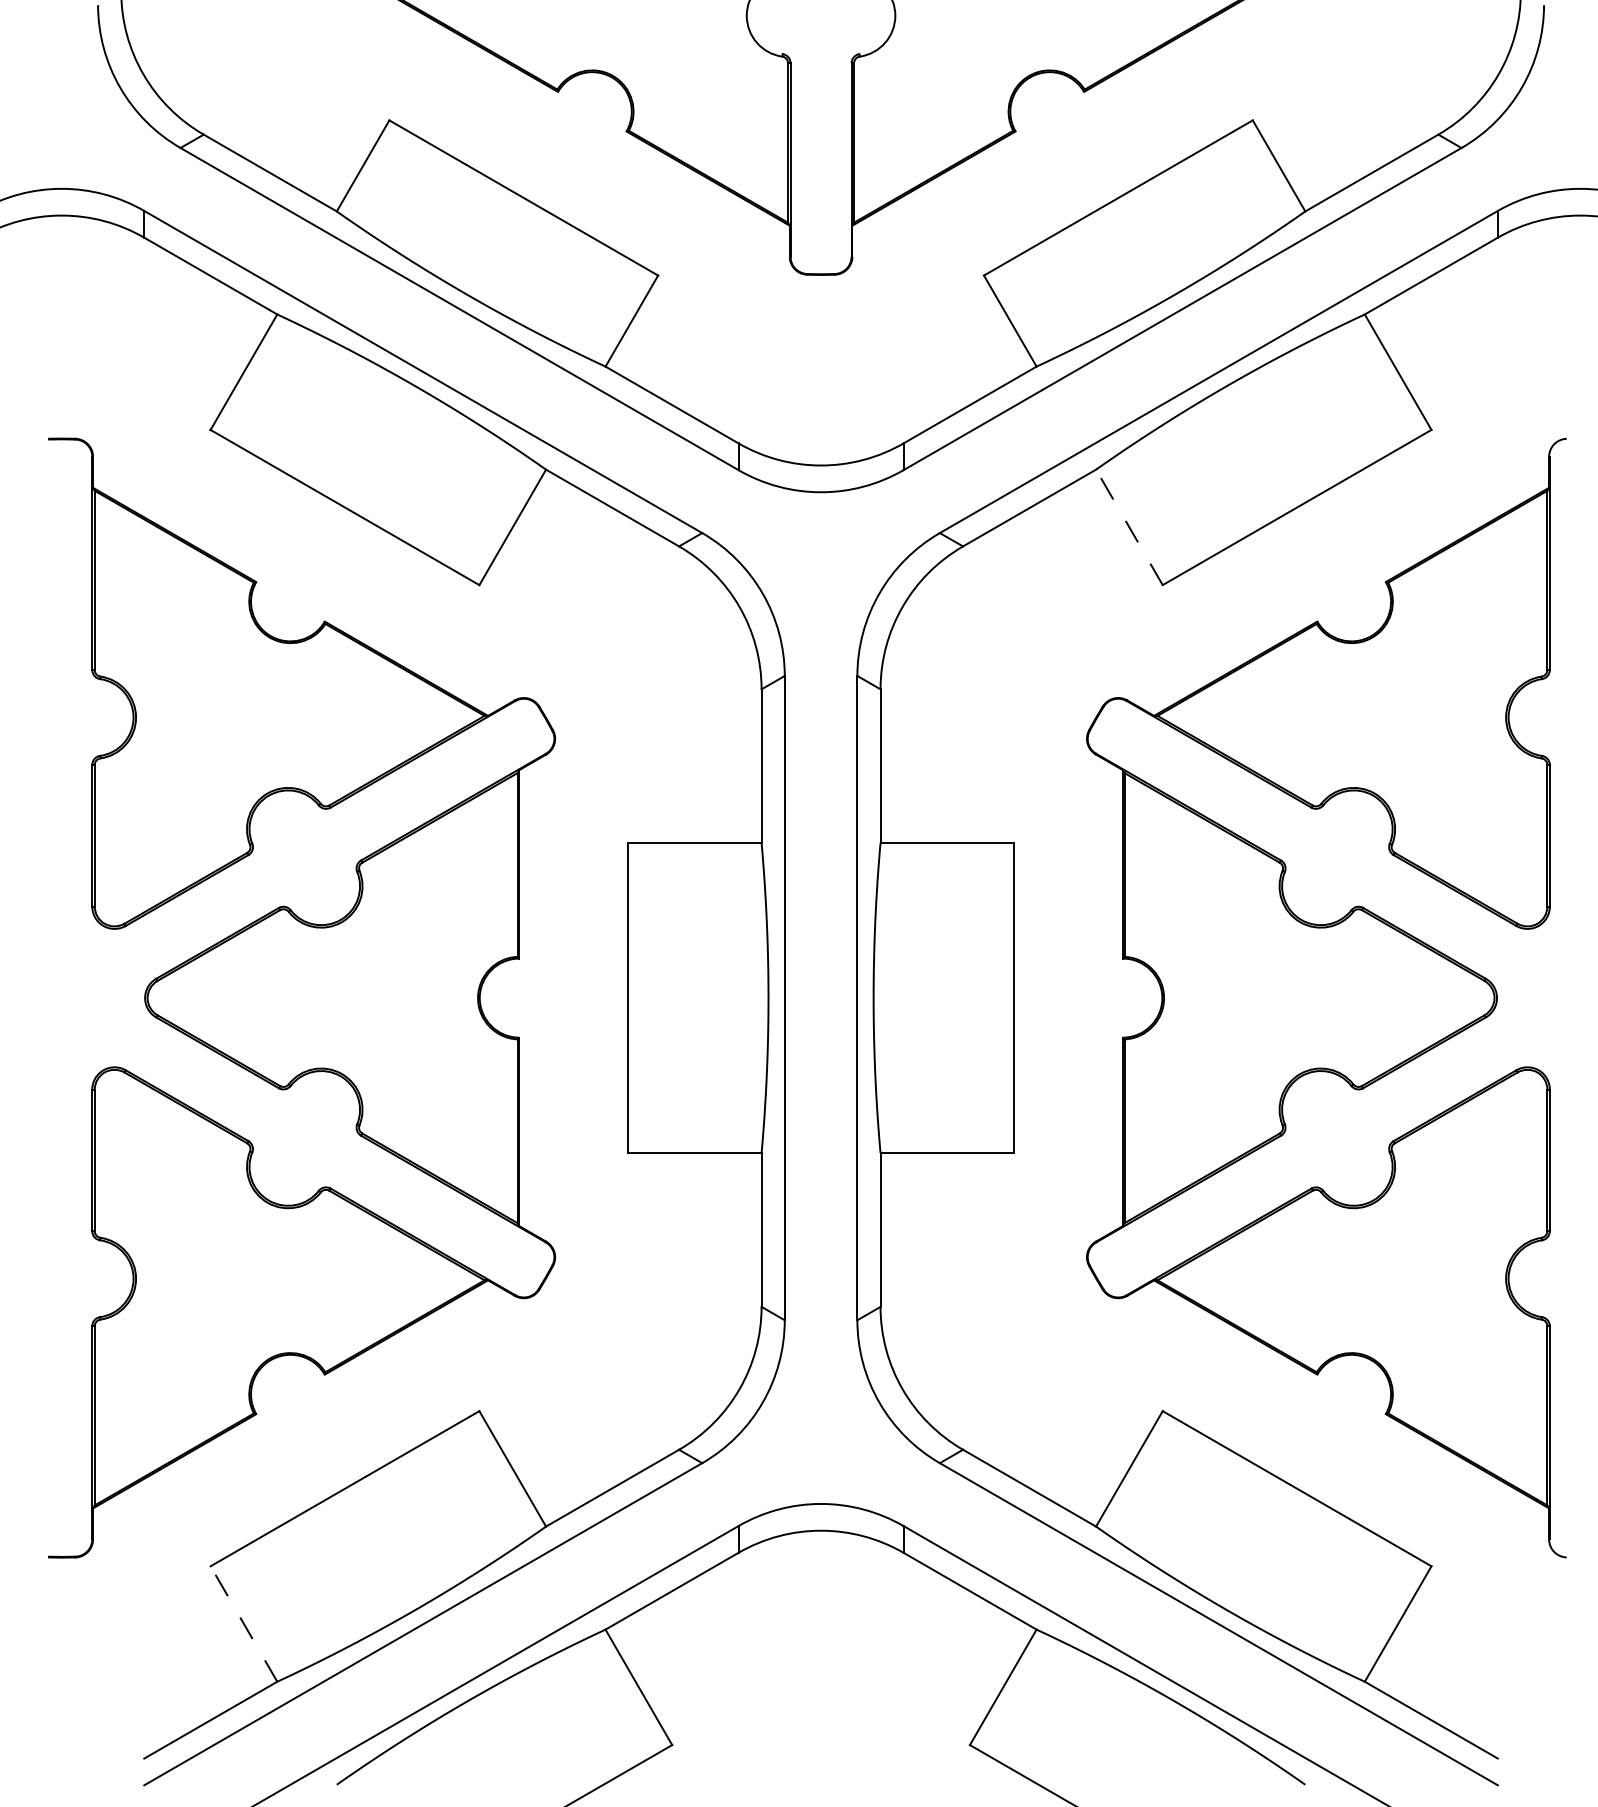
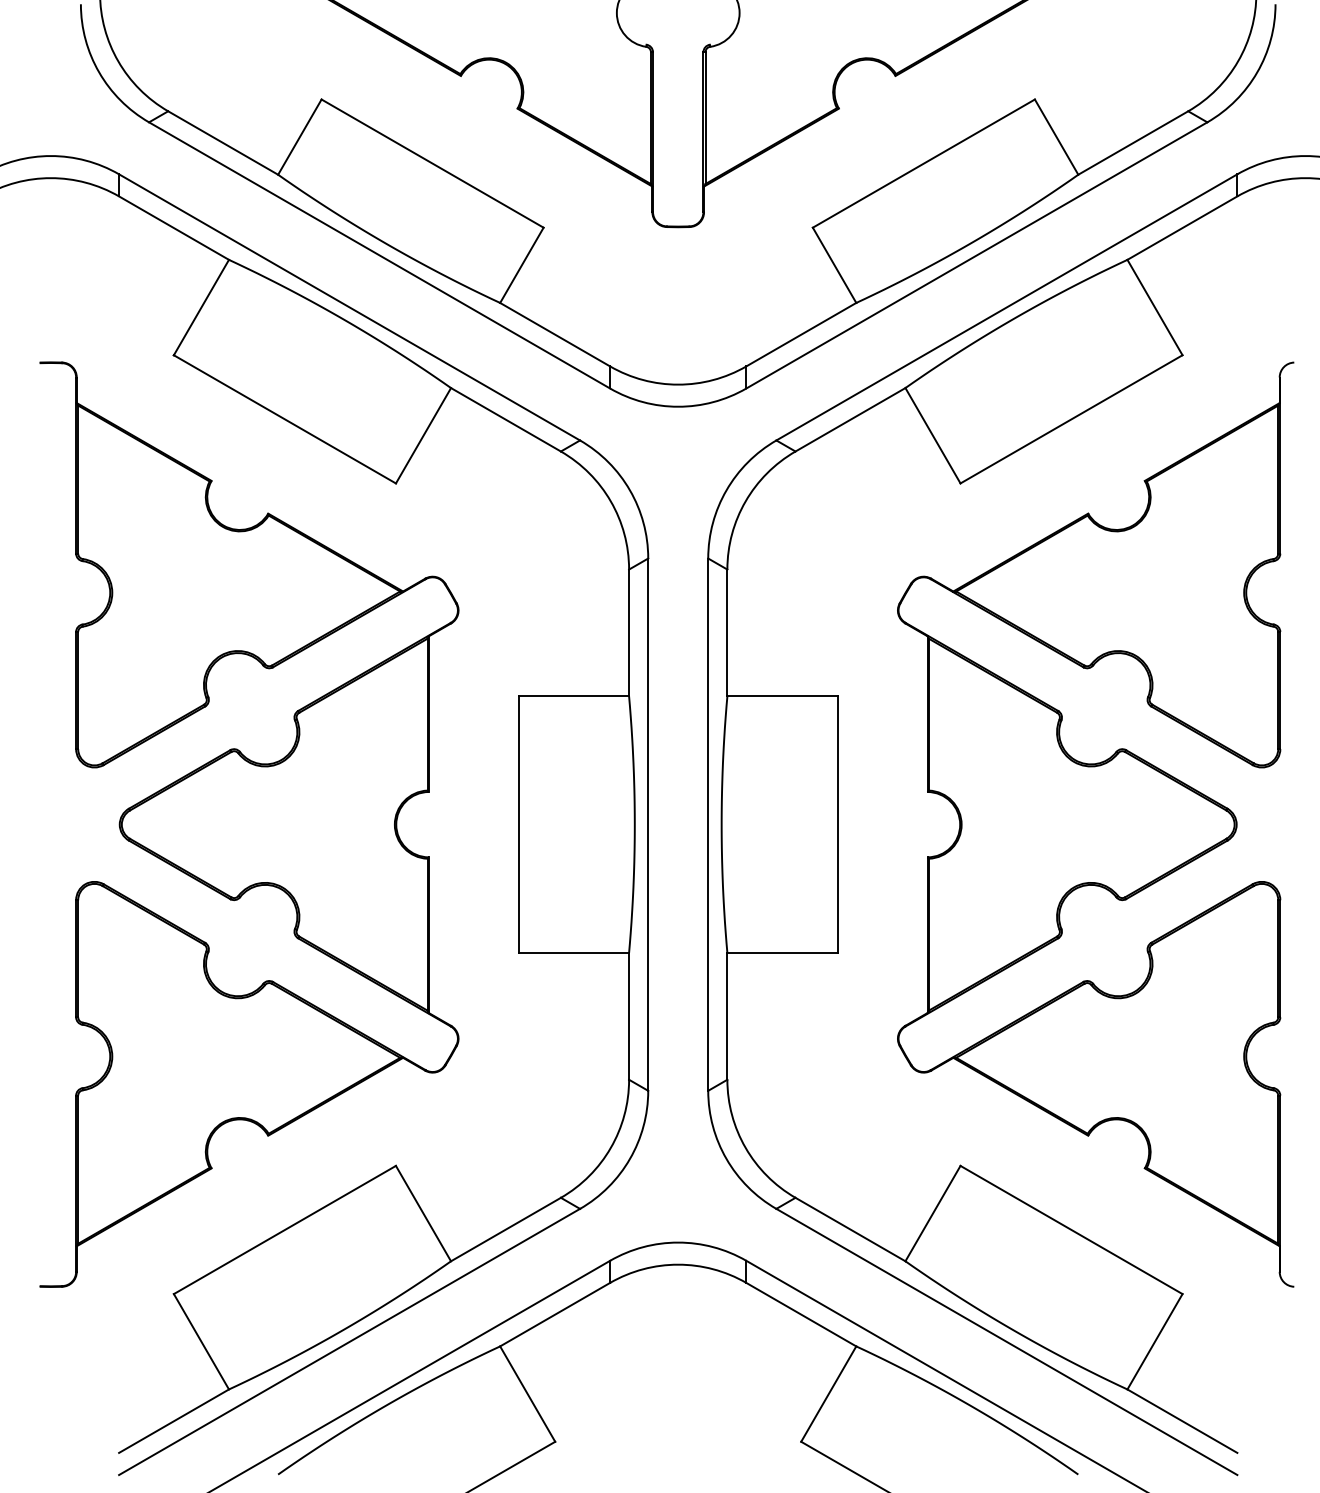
line: (1128, 527) -> (932, 435), dashed -> solid
line: (244, 1623) -> (201, 1341), dashed -> solid

